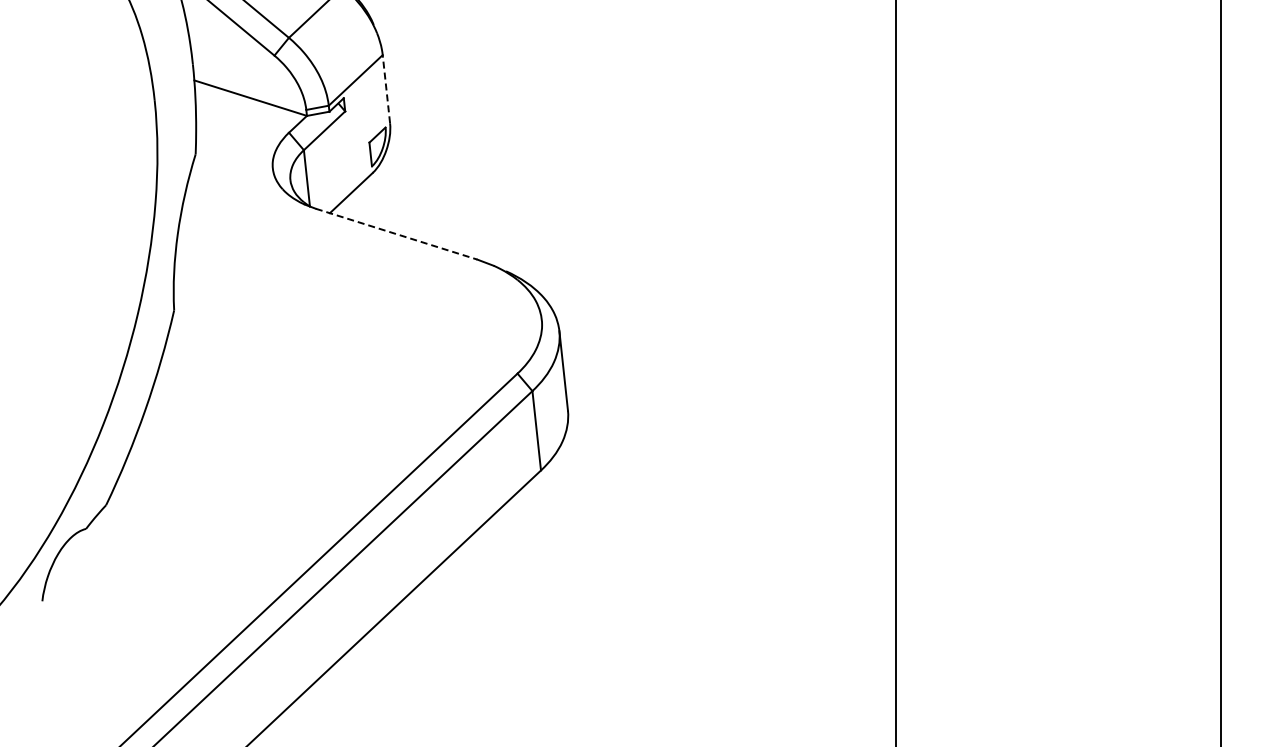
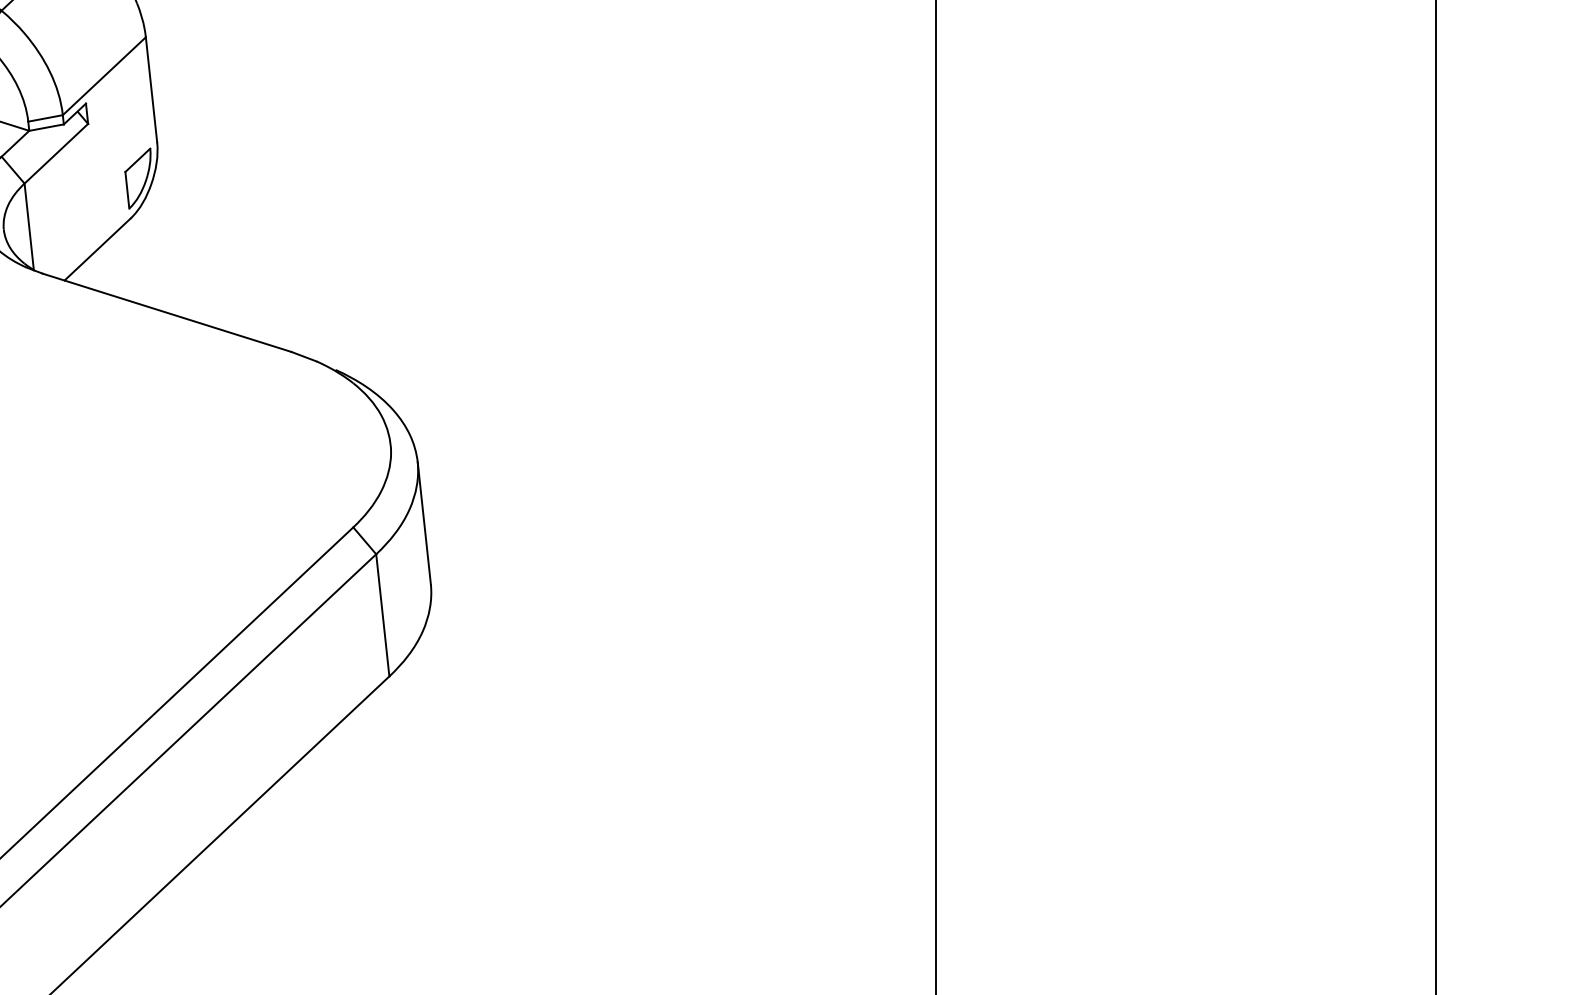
line: (386, 88) -> (151, 88), dashed -> solid
line: (396, 234) -> (167, 313), dashed -> solid

